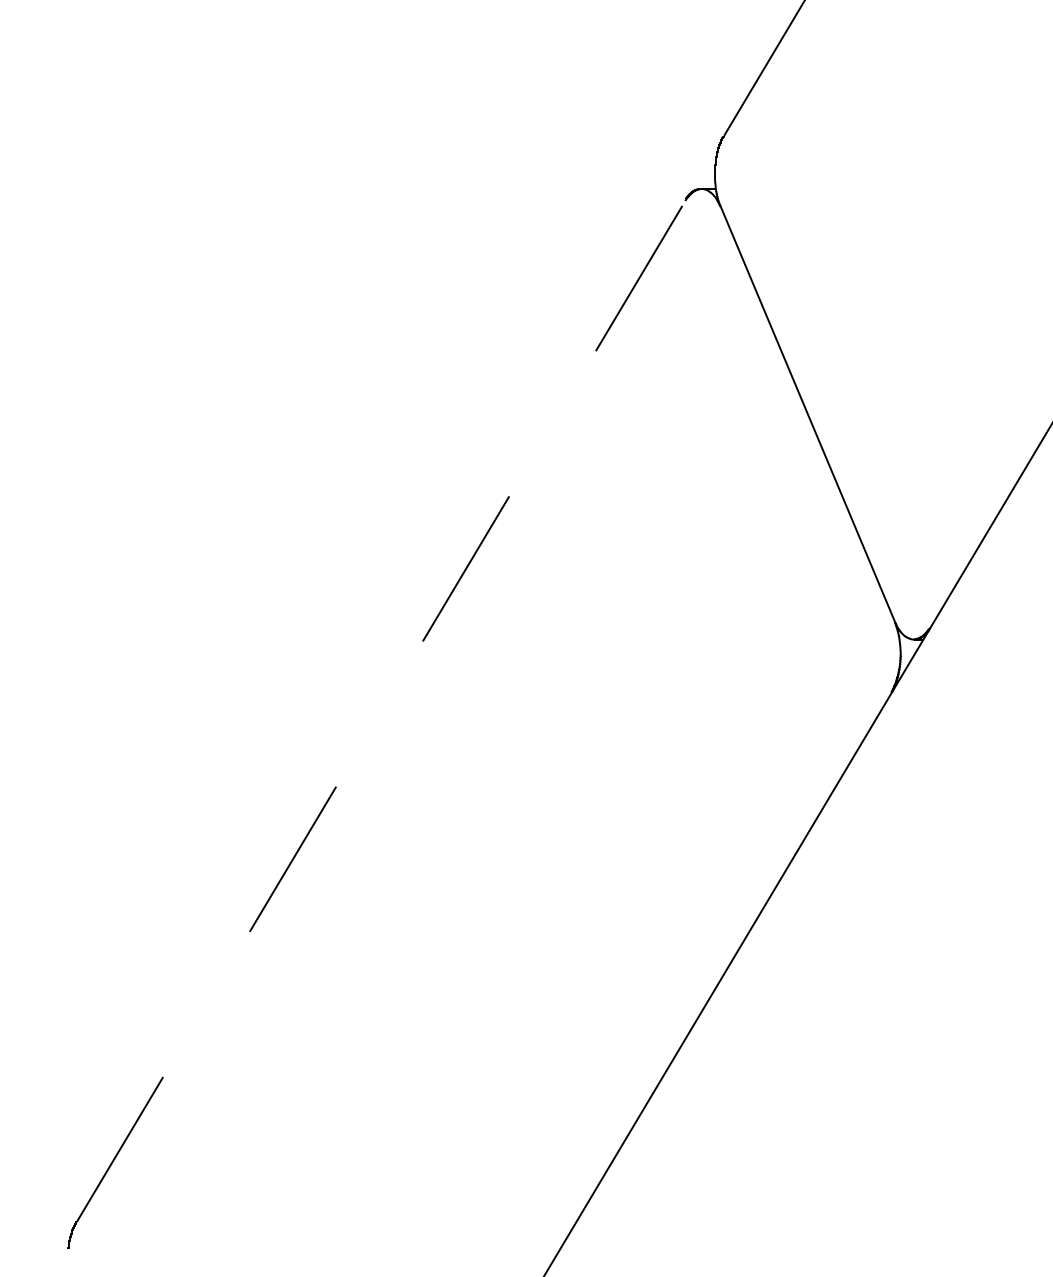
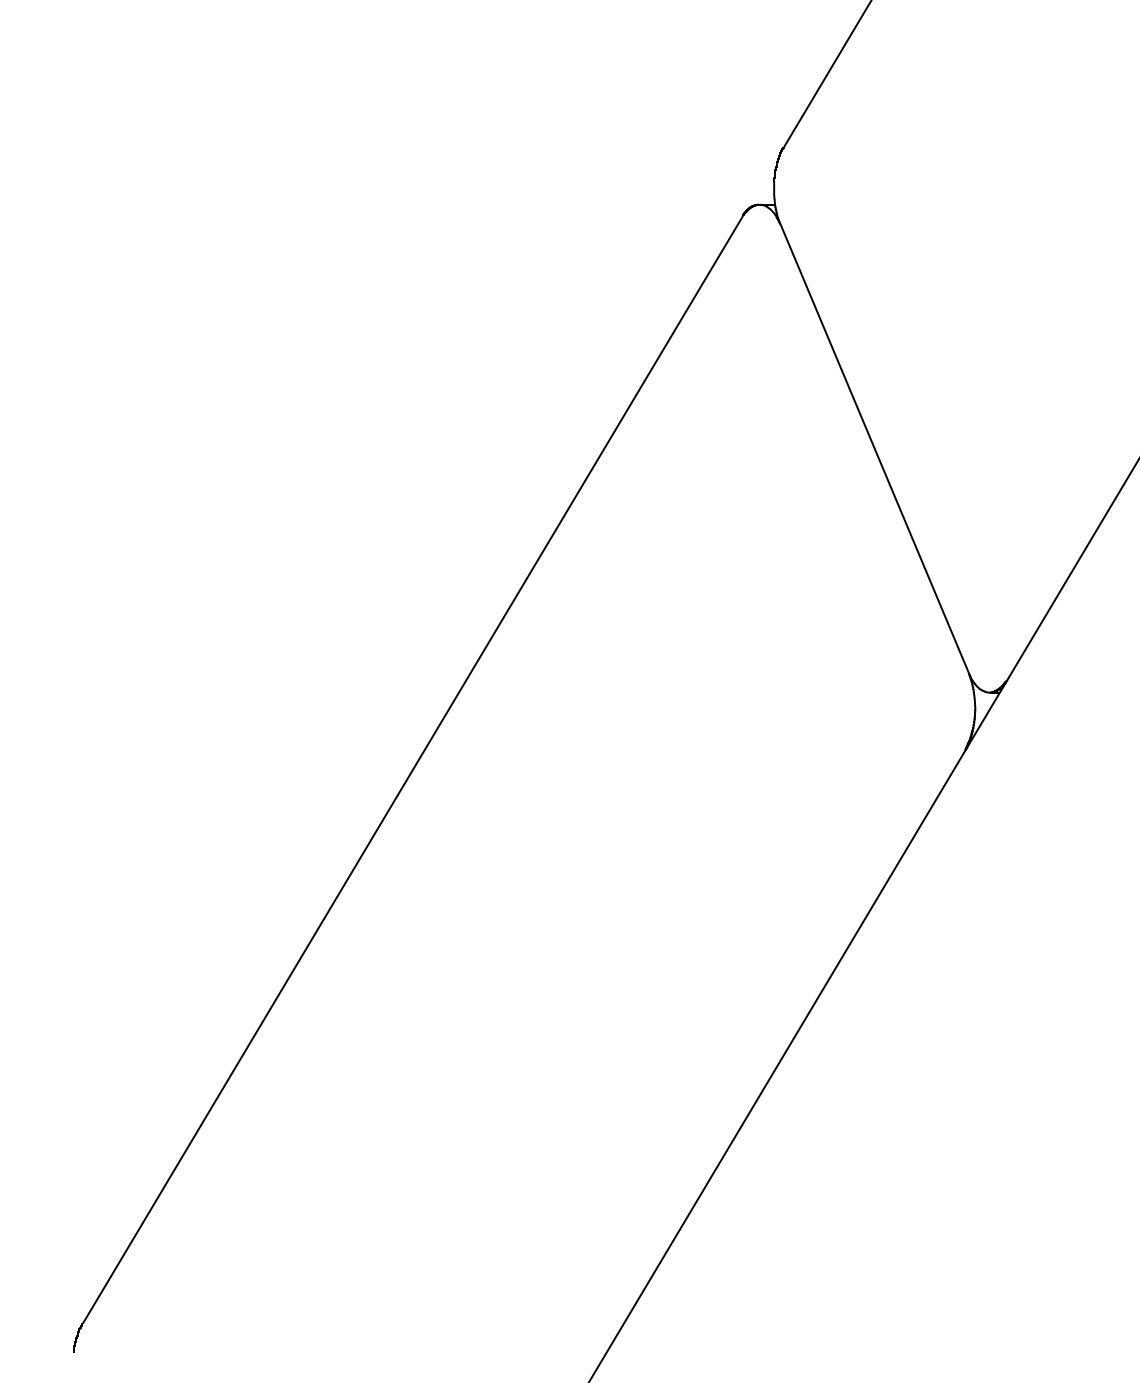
line: (381, 711) -> (412, 770), dashed -> solid

